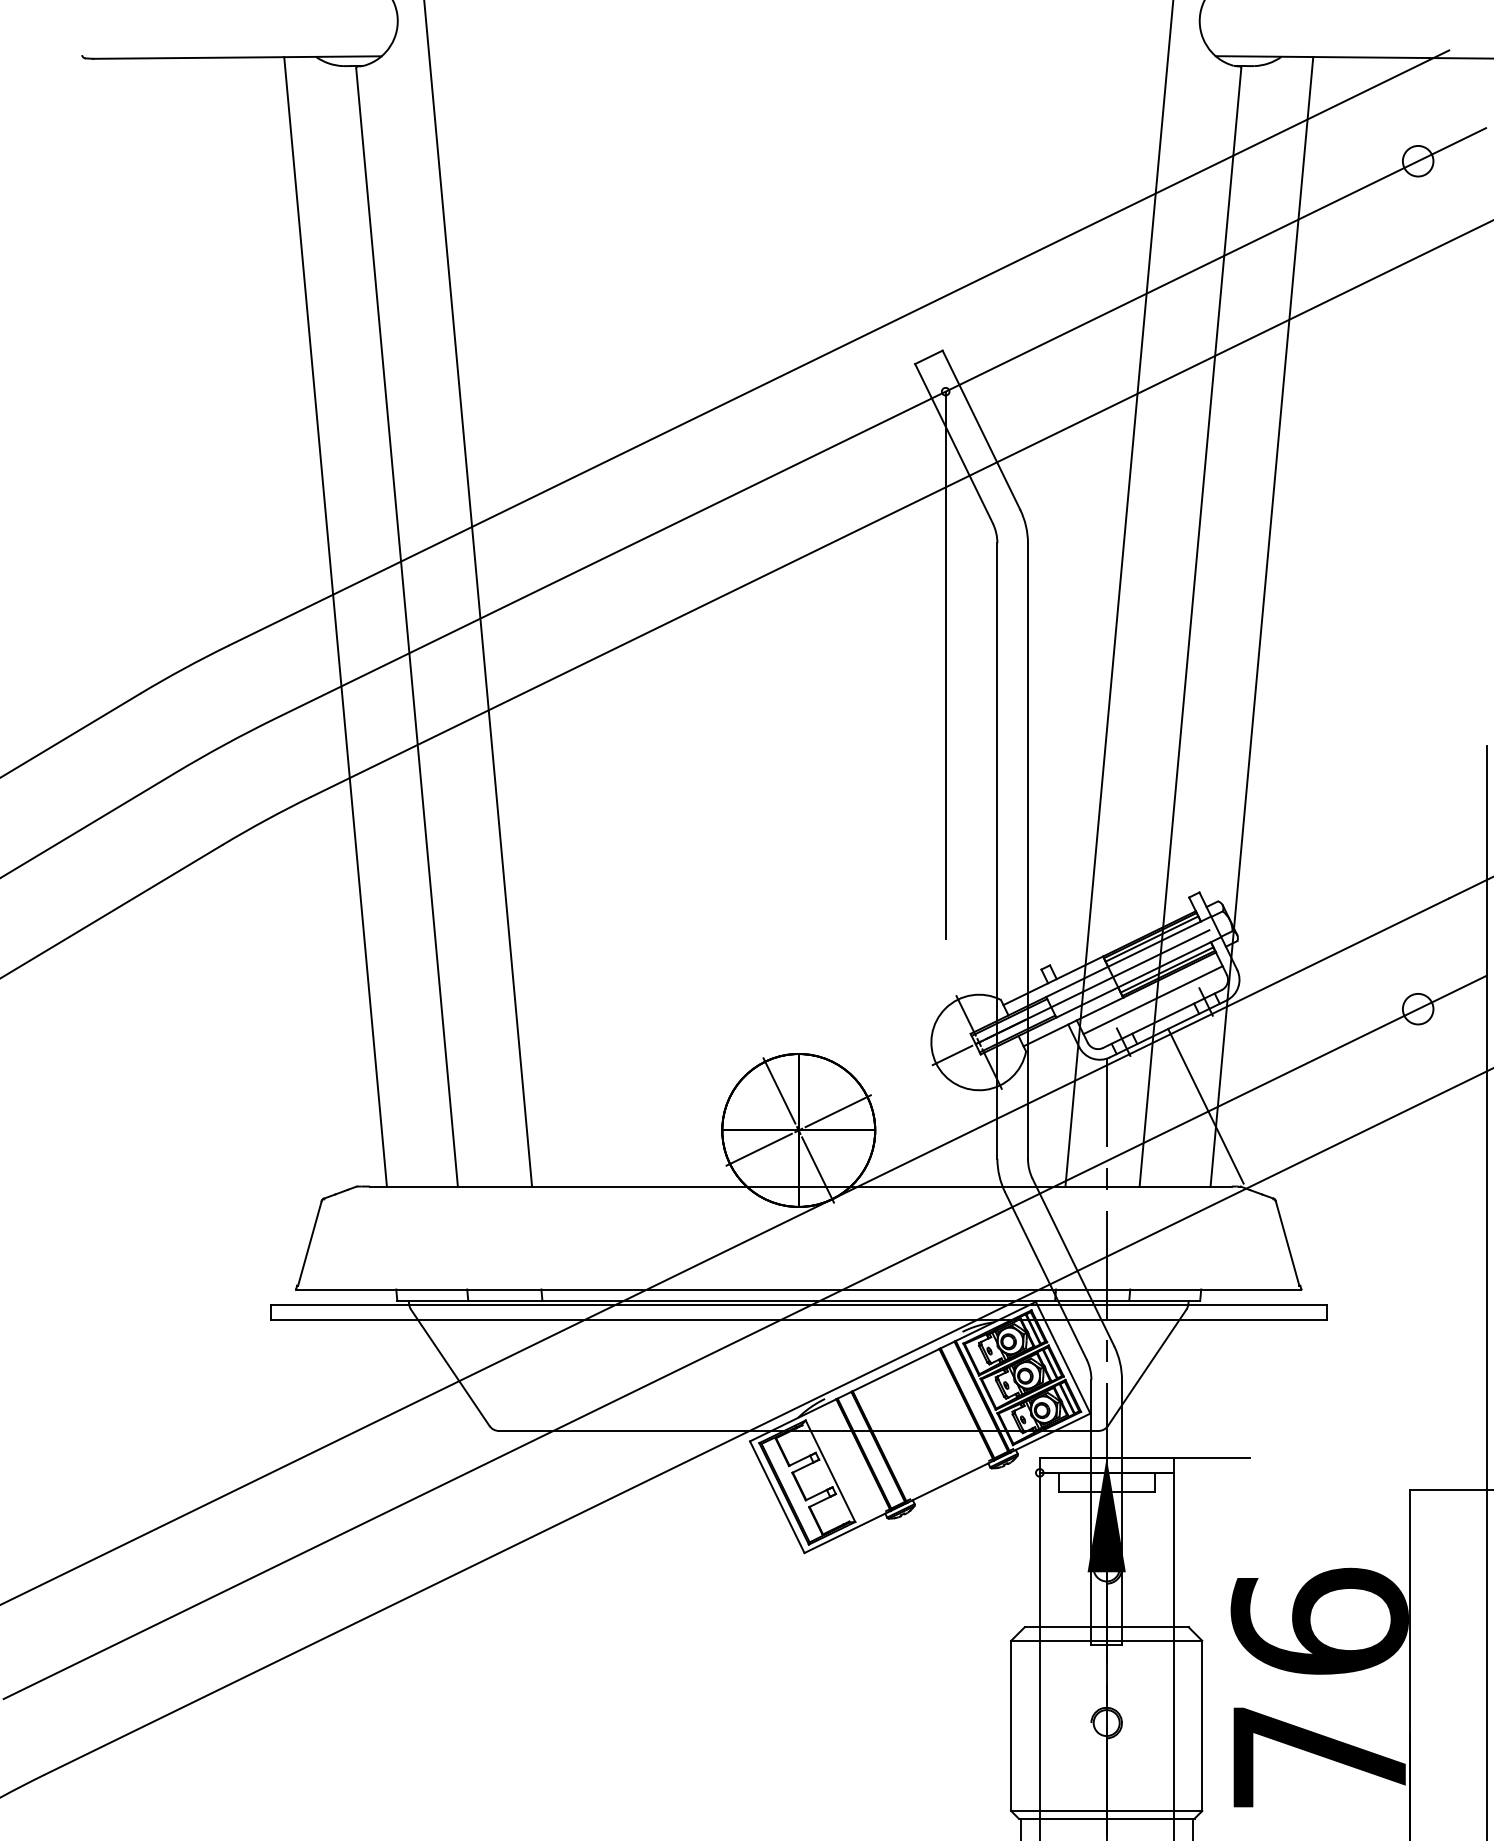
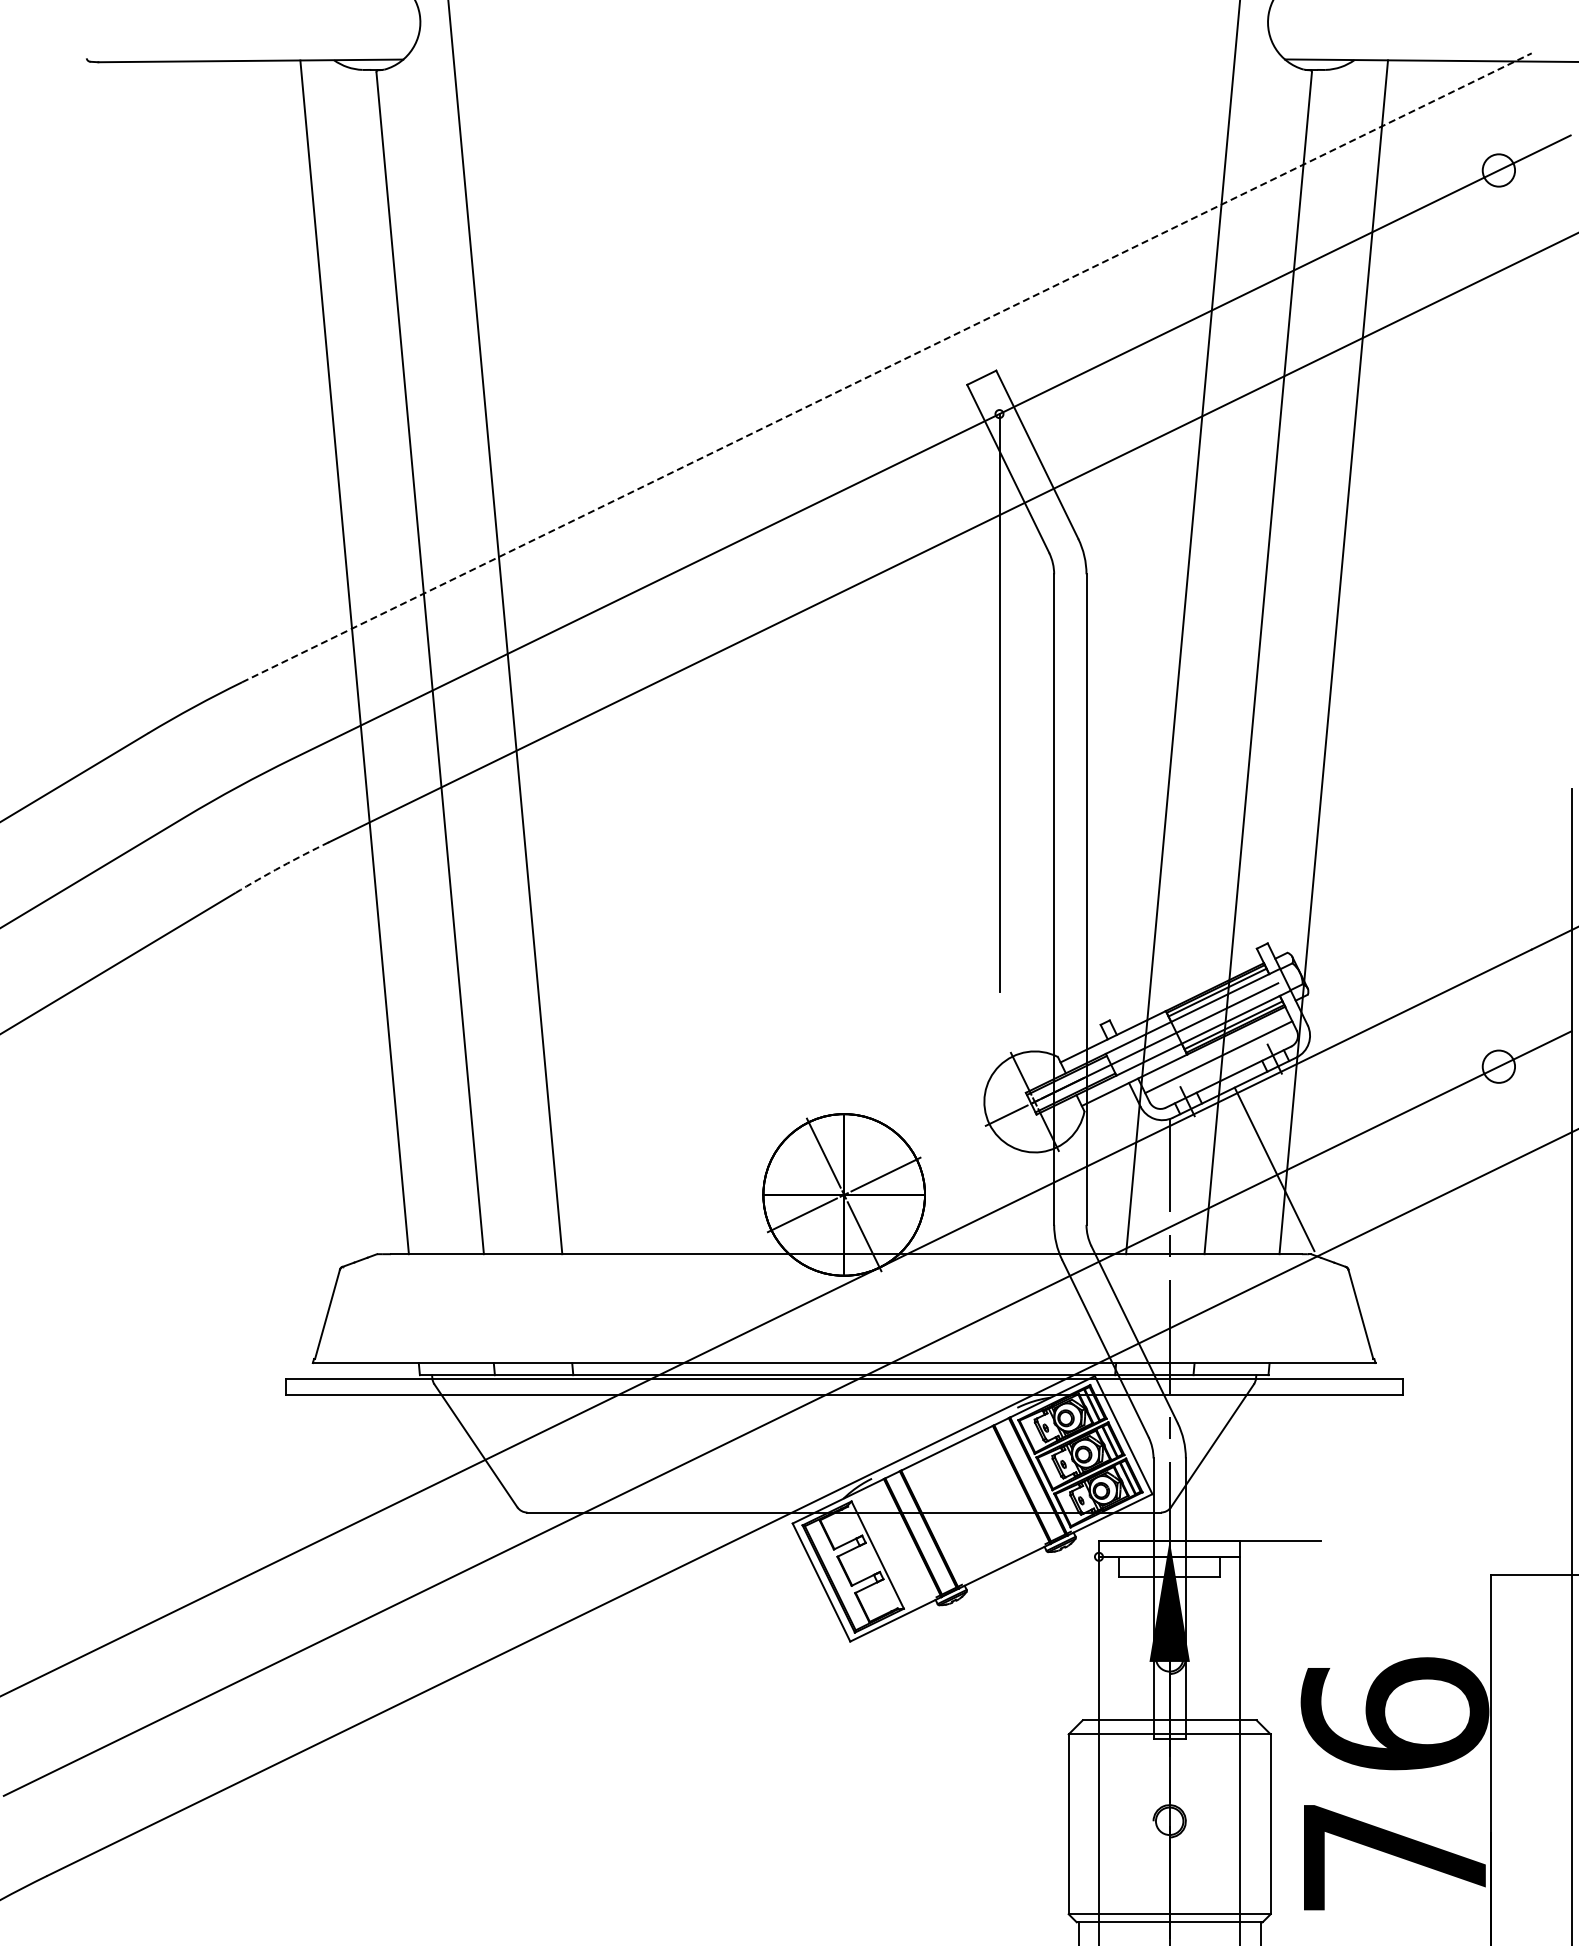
line: (839, 347) -> (887, 367), solid -> dashed
arc: (266, 819) -> (281, 866), solid -> dashed

